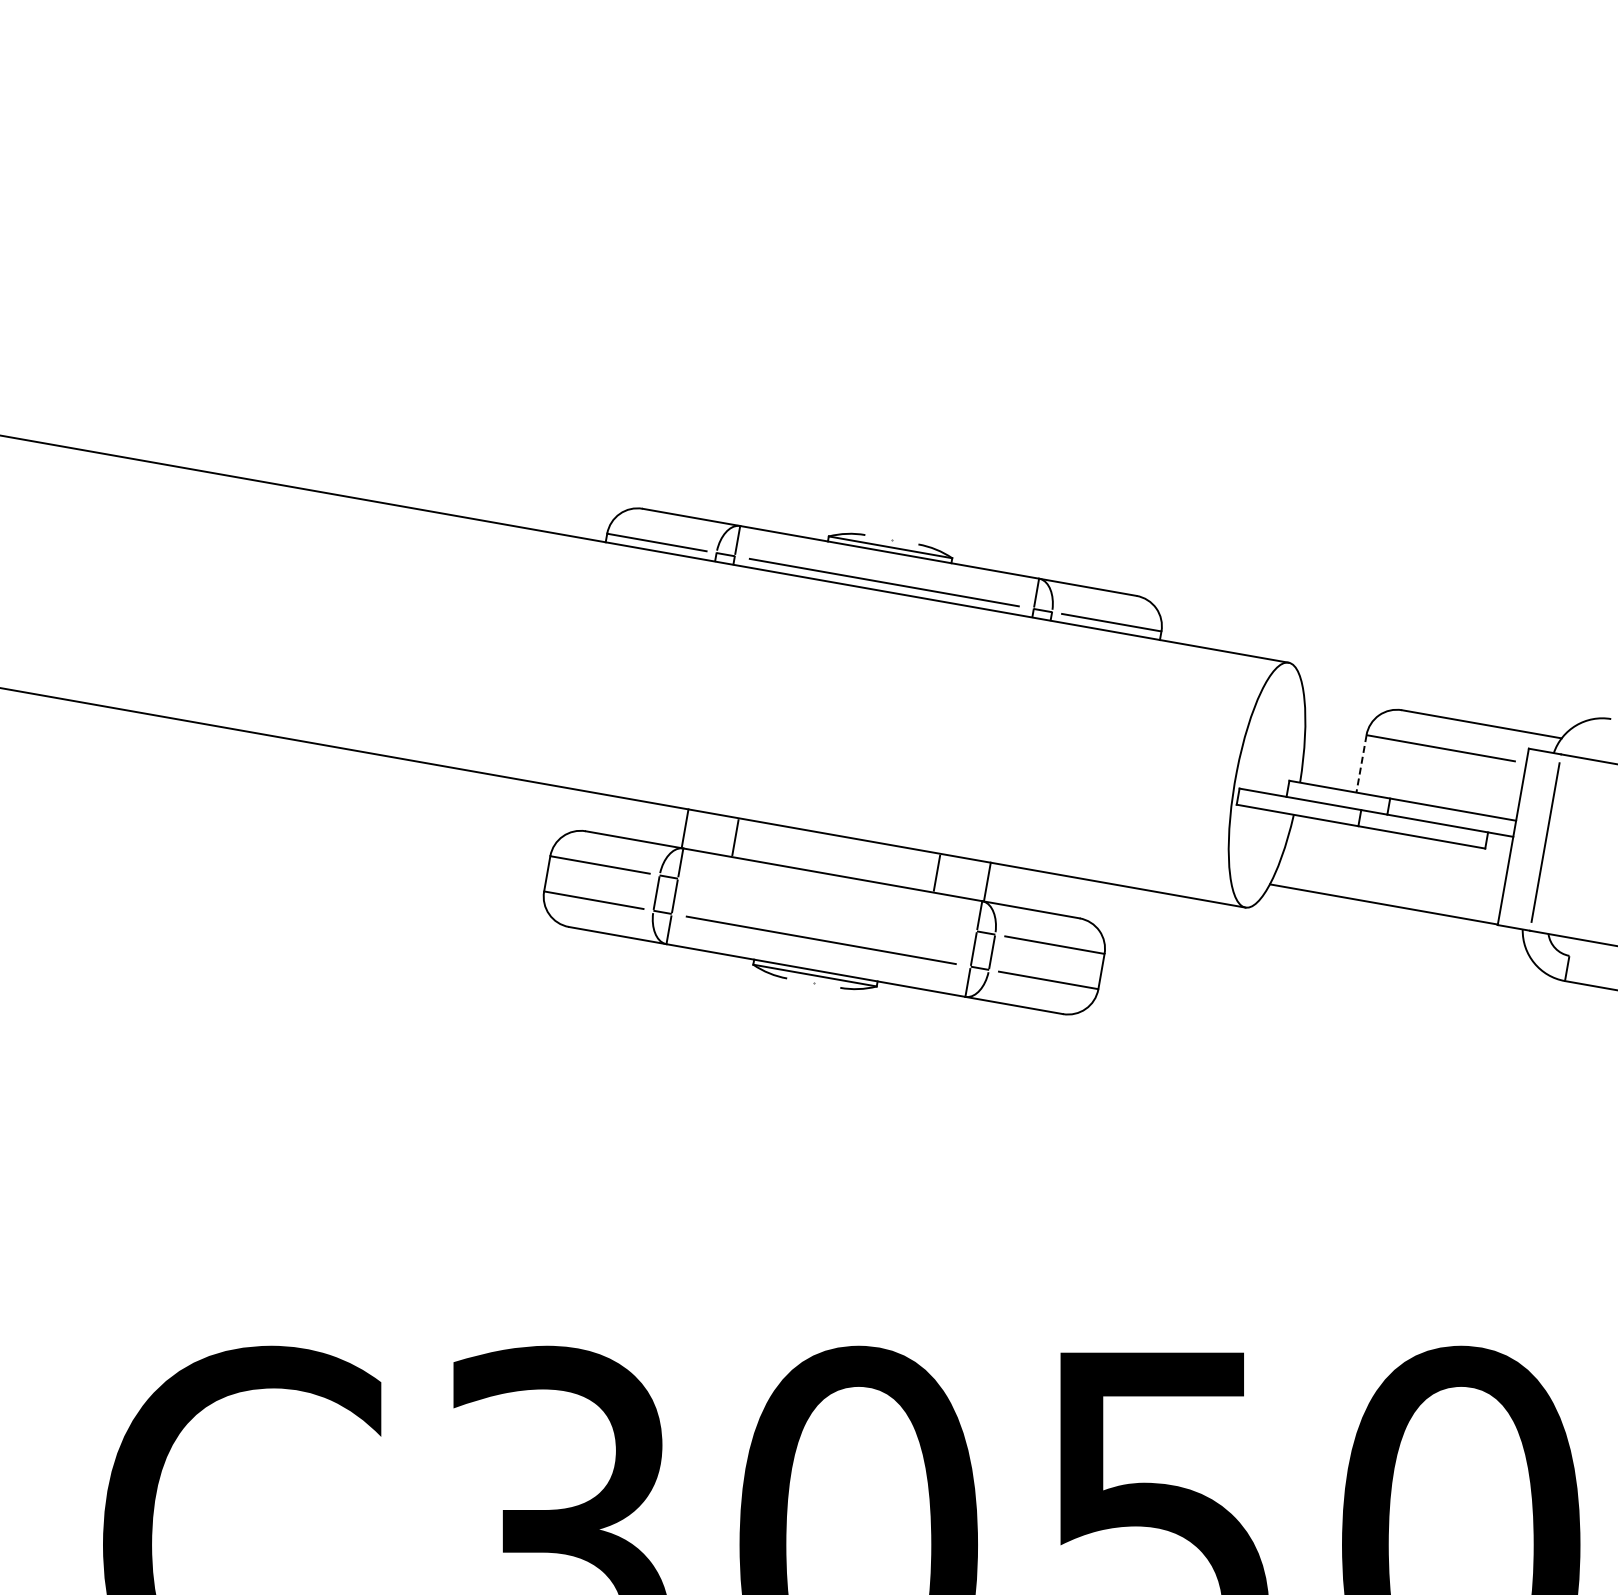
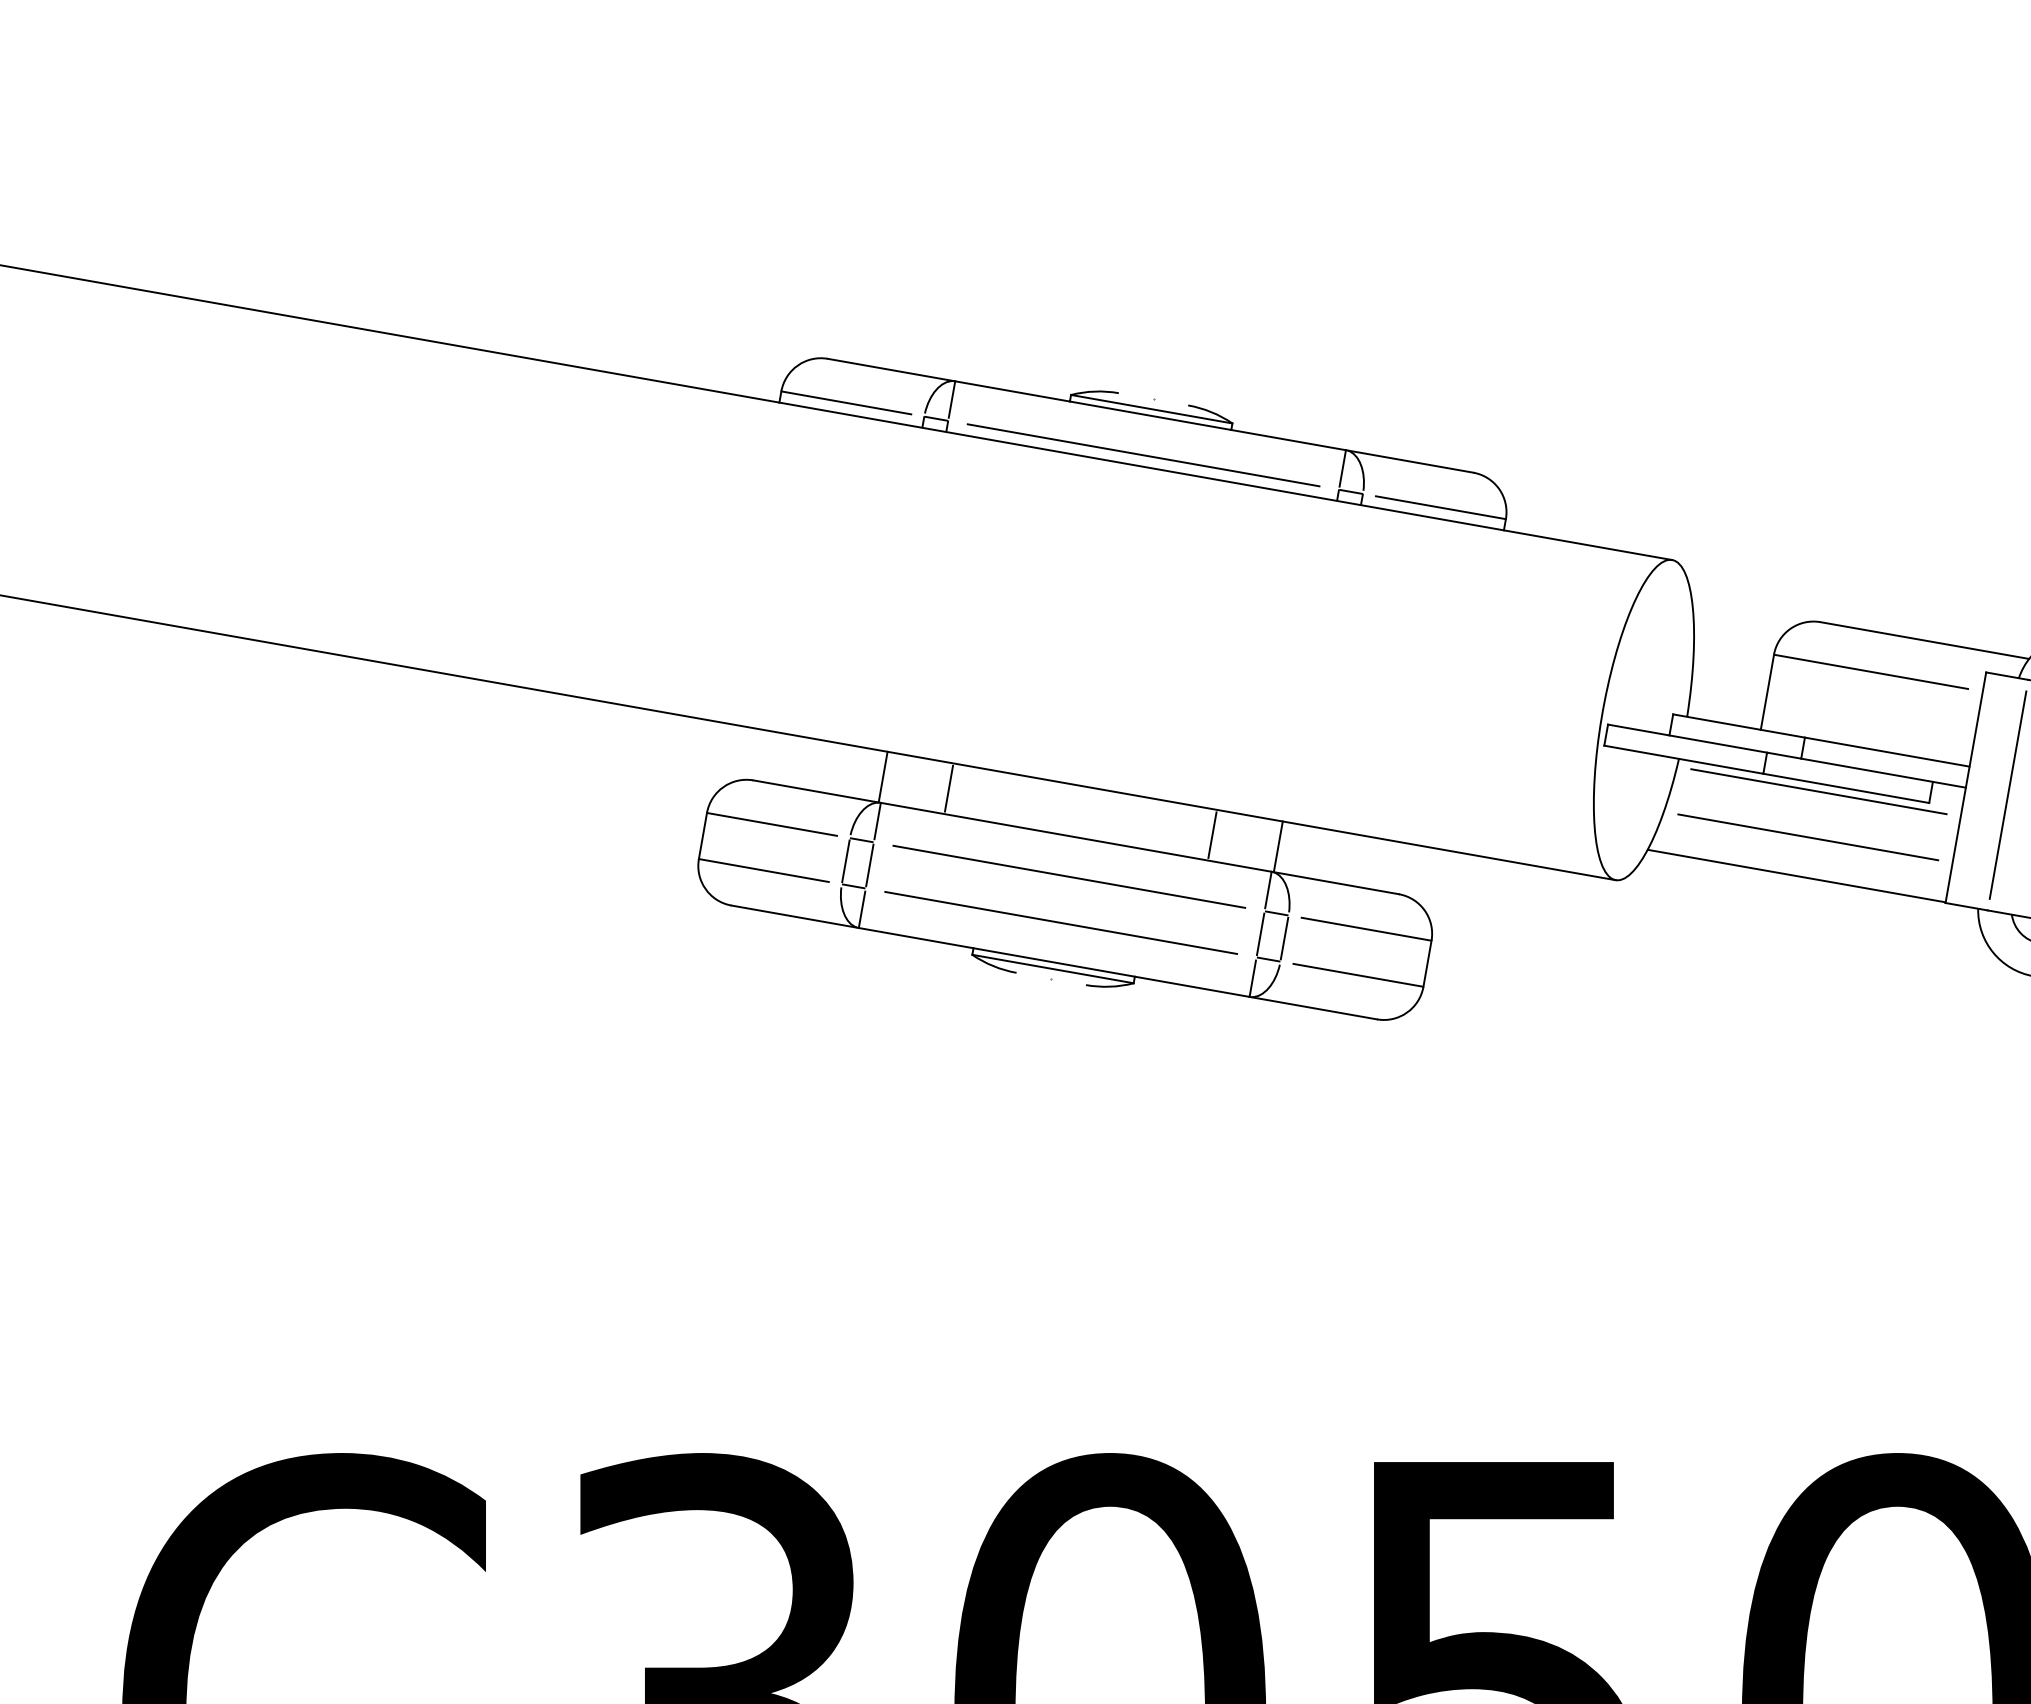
line: (1361, 764) -> (1767, 693), dashed -> solid
line: (1400, 839) -> (1818, 791), added
line: (1392, 874) -> (1807, 836), added
line: (827, 904) -> (1069, 876), added

